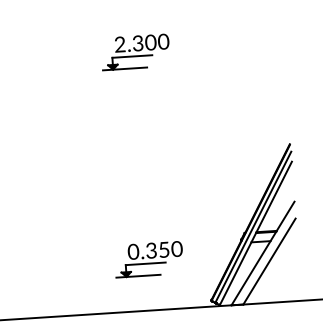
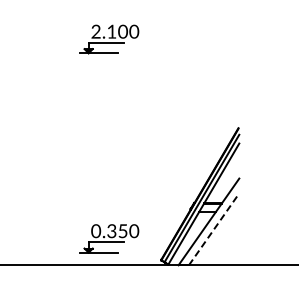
text: (137, 43) -> (111, 31), 2.300 -> 2.100
part: (149, 259) -> (109, 238), moved
line: (269, 261) -> (214, 229), solid -> dashed

